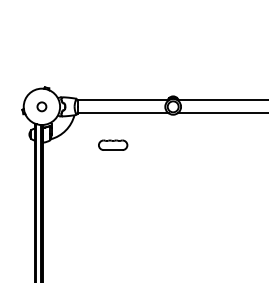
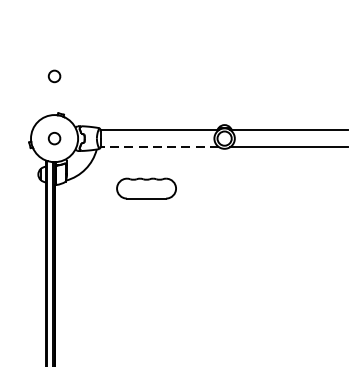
circle: (41, 58) -> (54, 75), added
line: (123, 113) -> (160, 147), solid -> dashed
part: (113, 144) -> (147, 187), size x1.6

